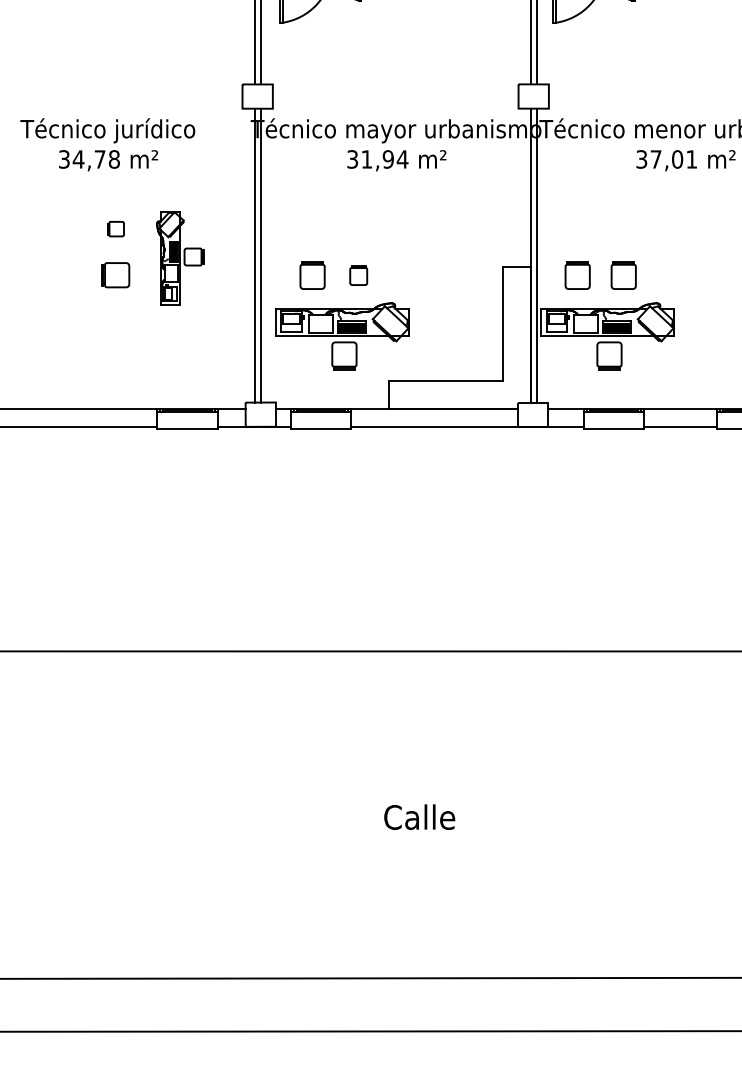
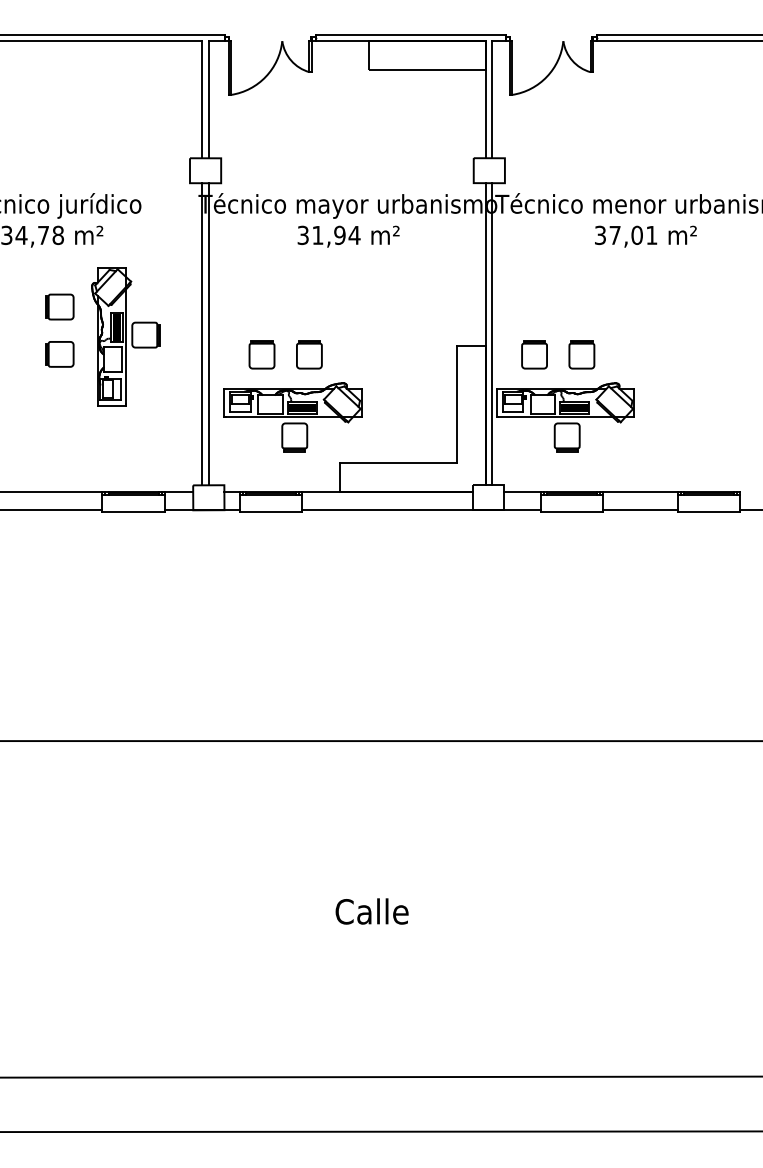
part: (115, 228) -> (59, 306), size x1.67
part: (179, 257) -> (125, 336), size x1.43
part: (358, 275) -> (309, 354), size x1.43

